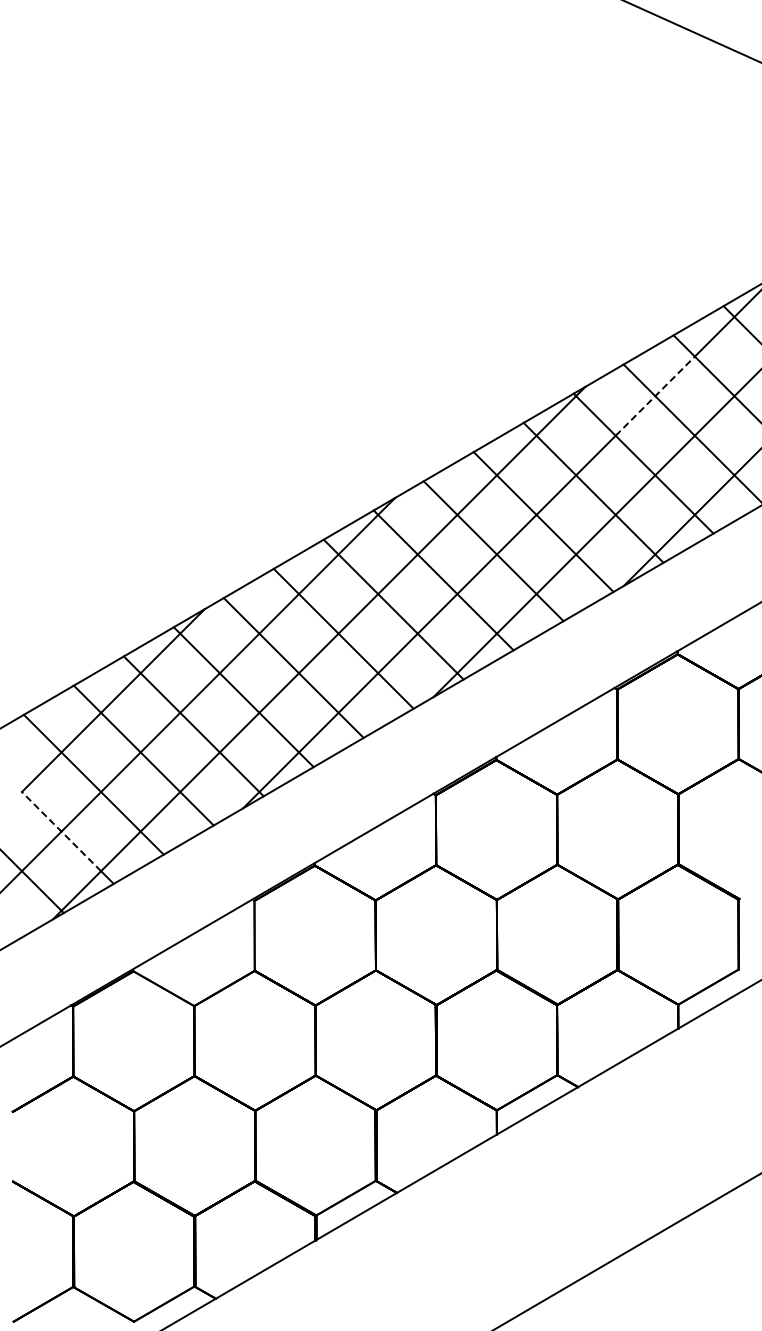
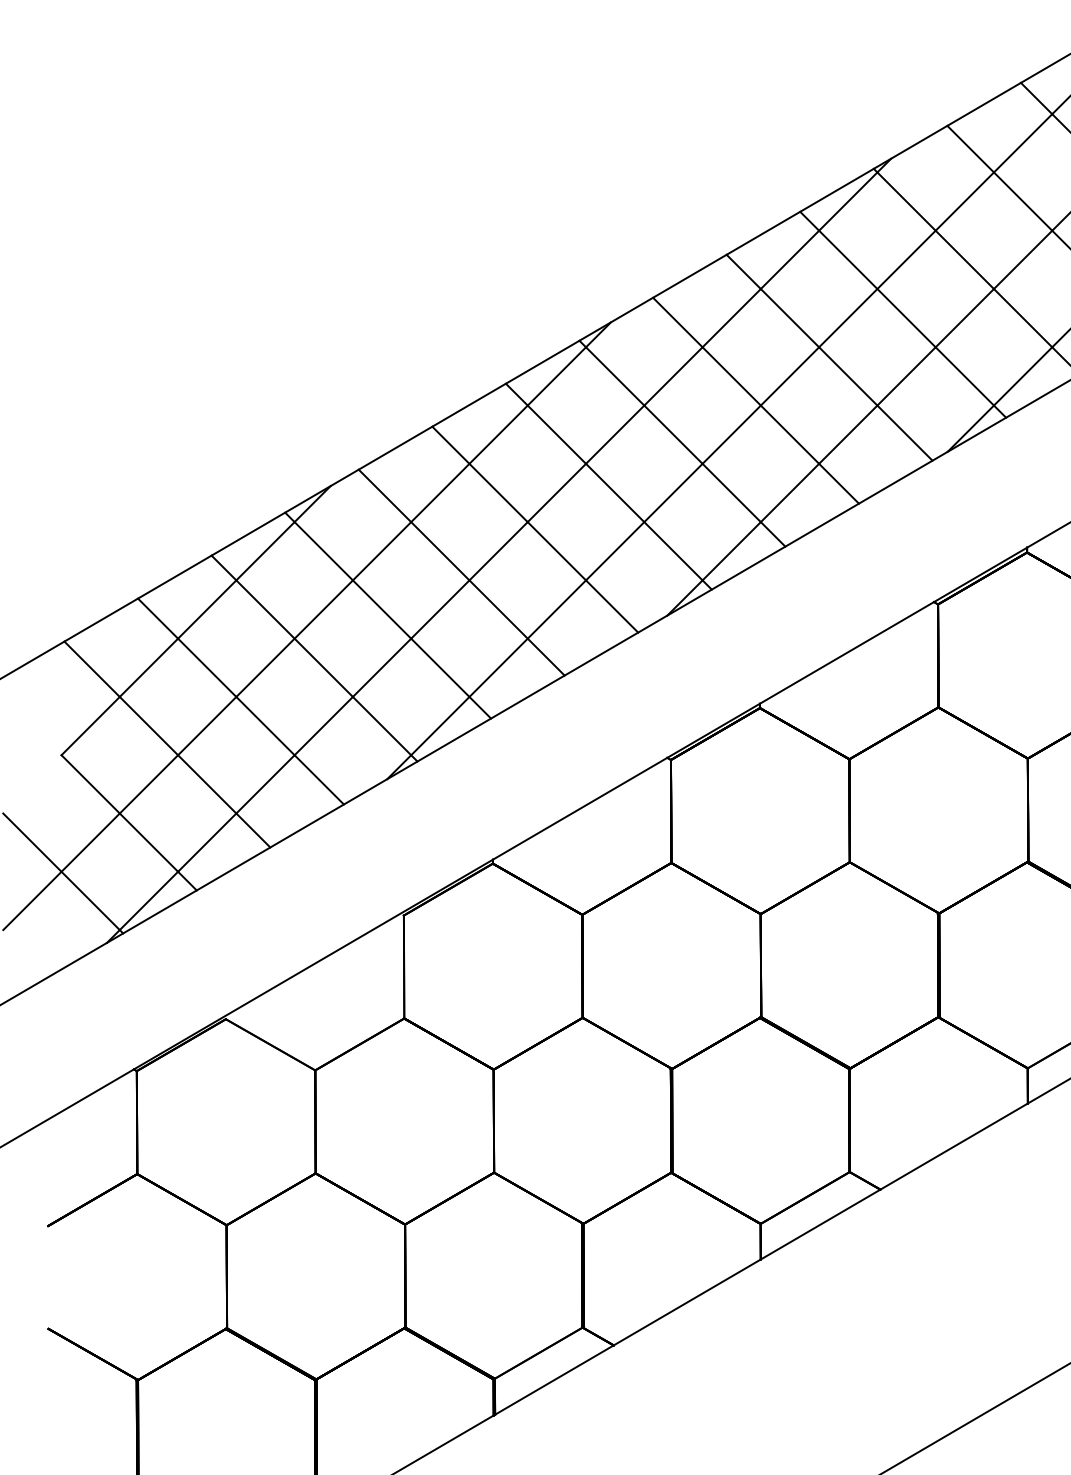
line: (655, 396) -> (994, 172), dashed -> solid
line: (61, 831) -> (119, 813), dashed -> solid

